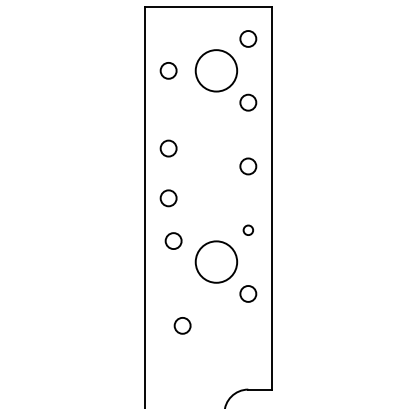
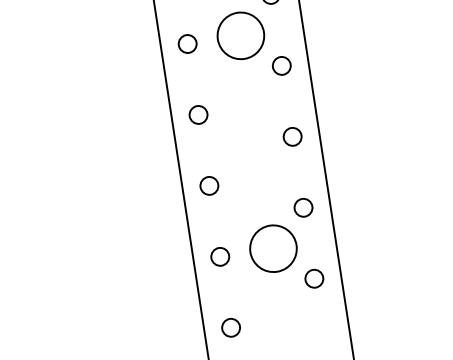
circle: (168, 148) -> (198, 114), moved
circle: (248, 230) -> (303, 208), size x1.67
circle: (173, 240) -> (219, 256), moved
circle: (182, 325) -> (230, 327), moved

